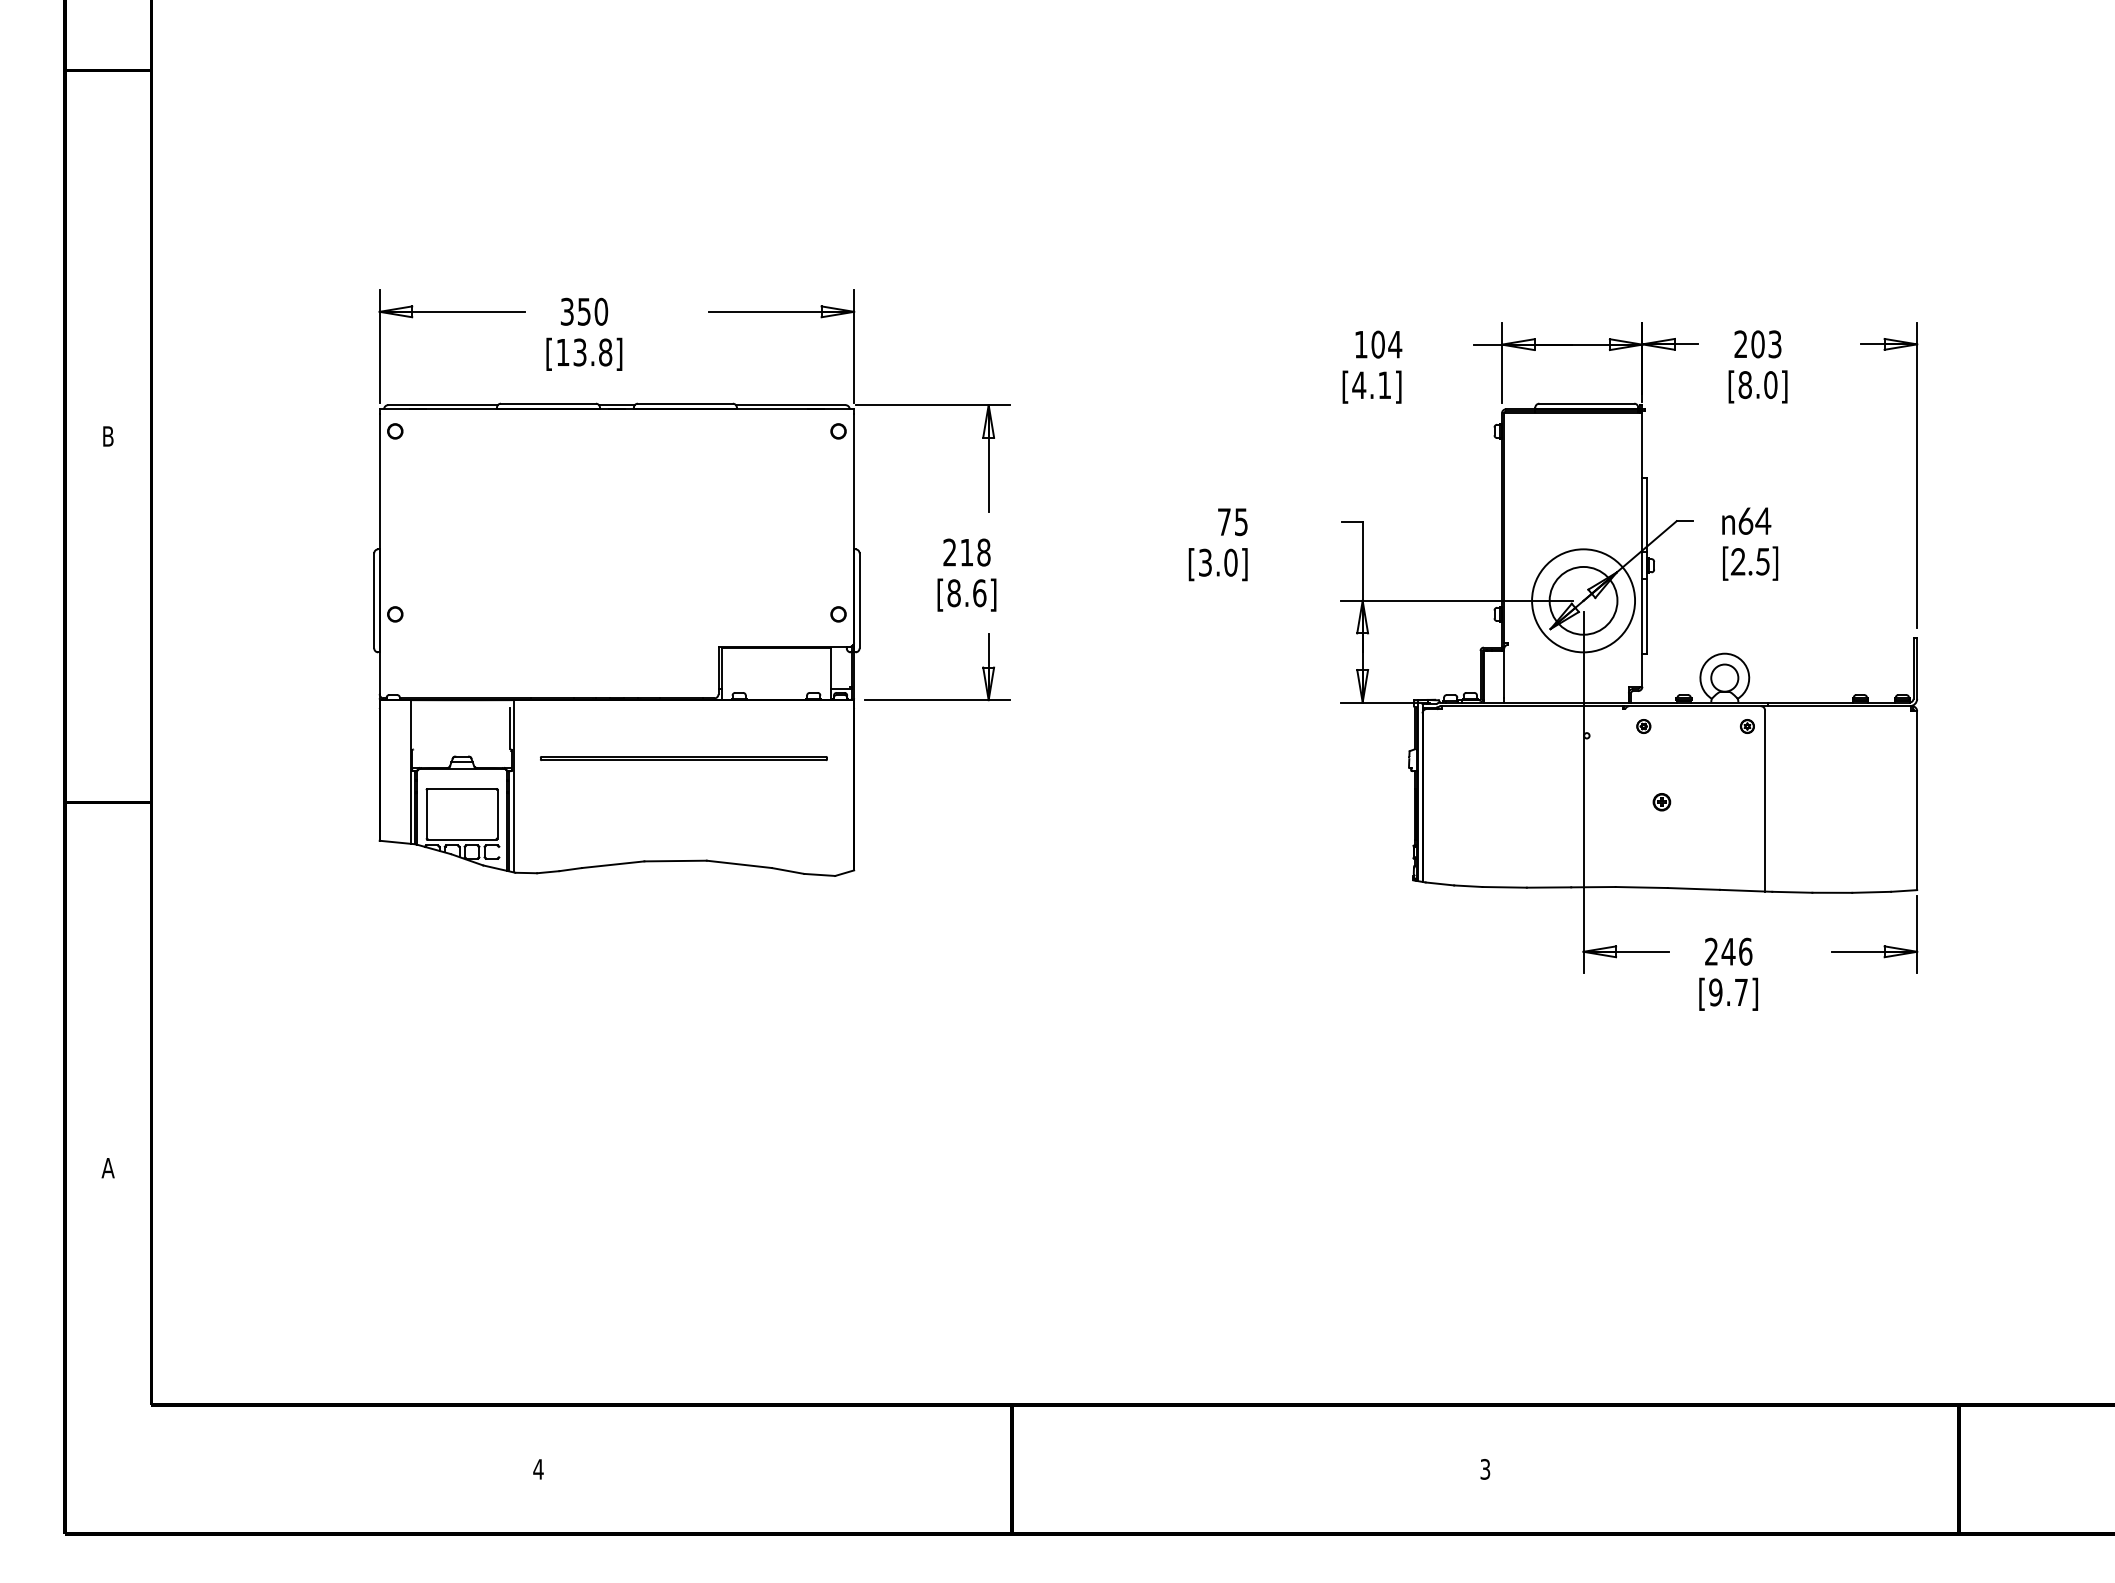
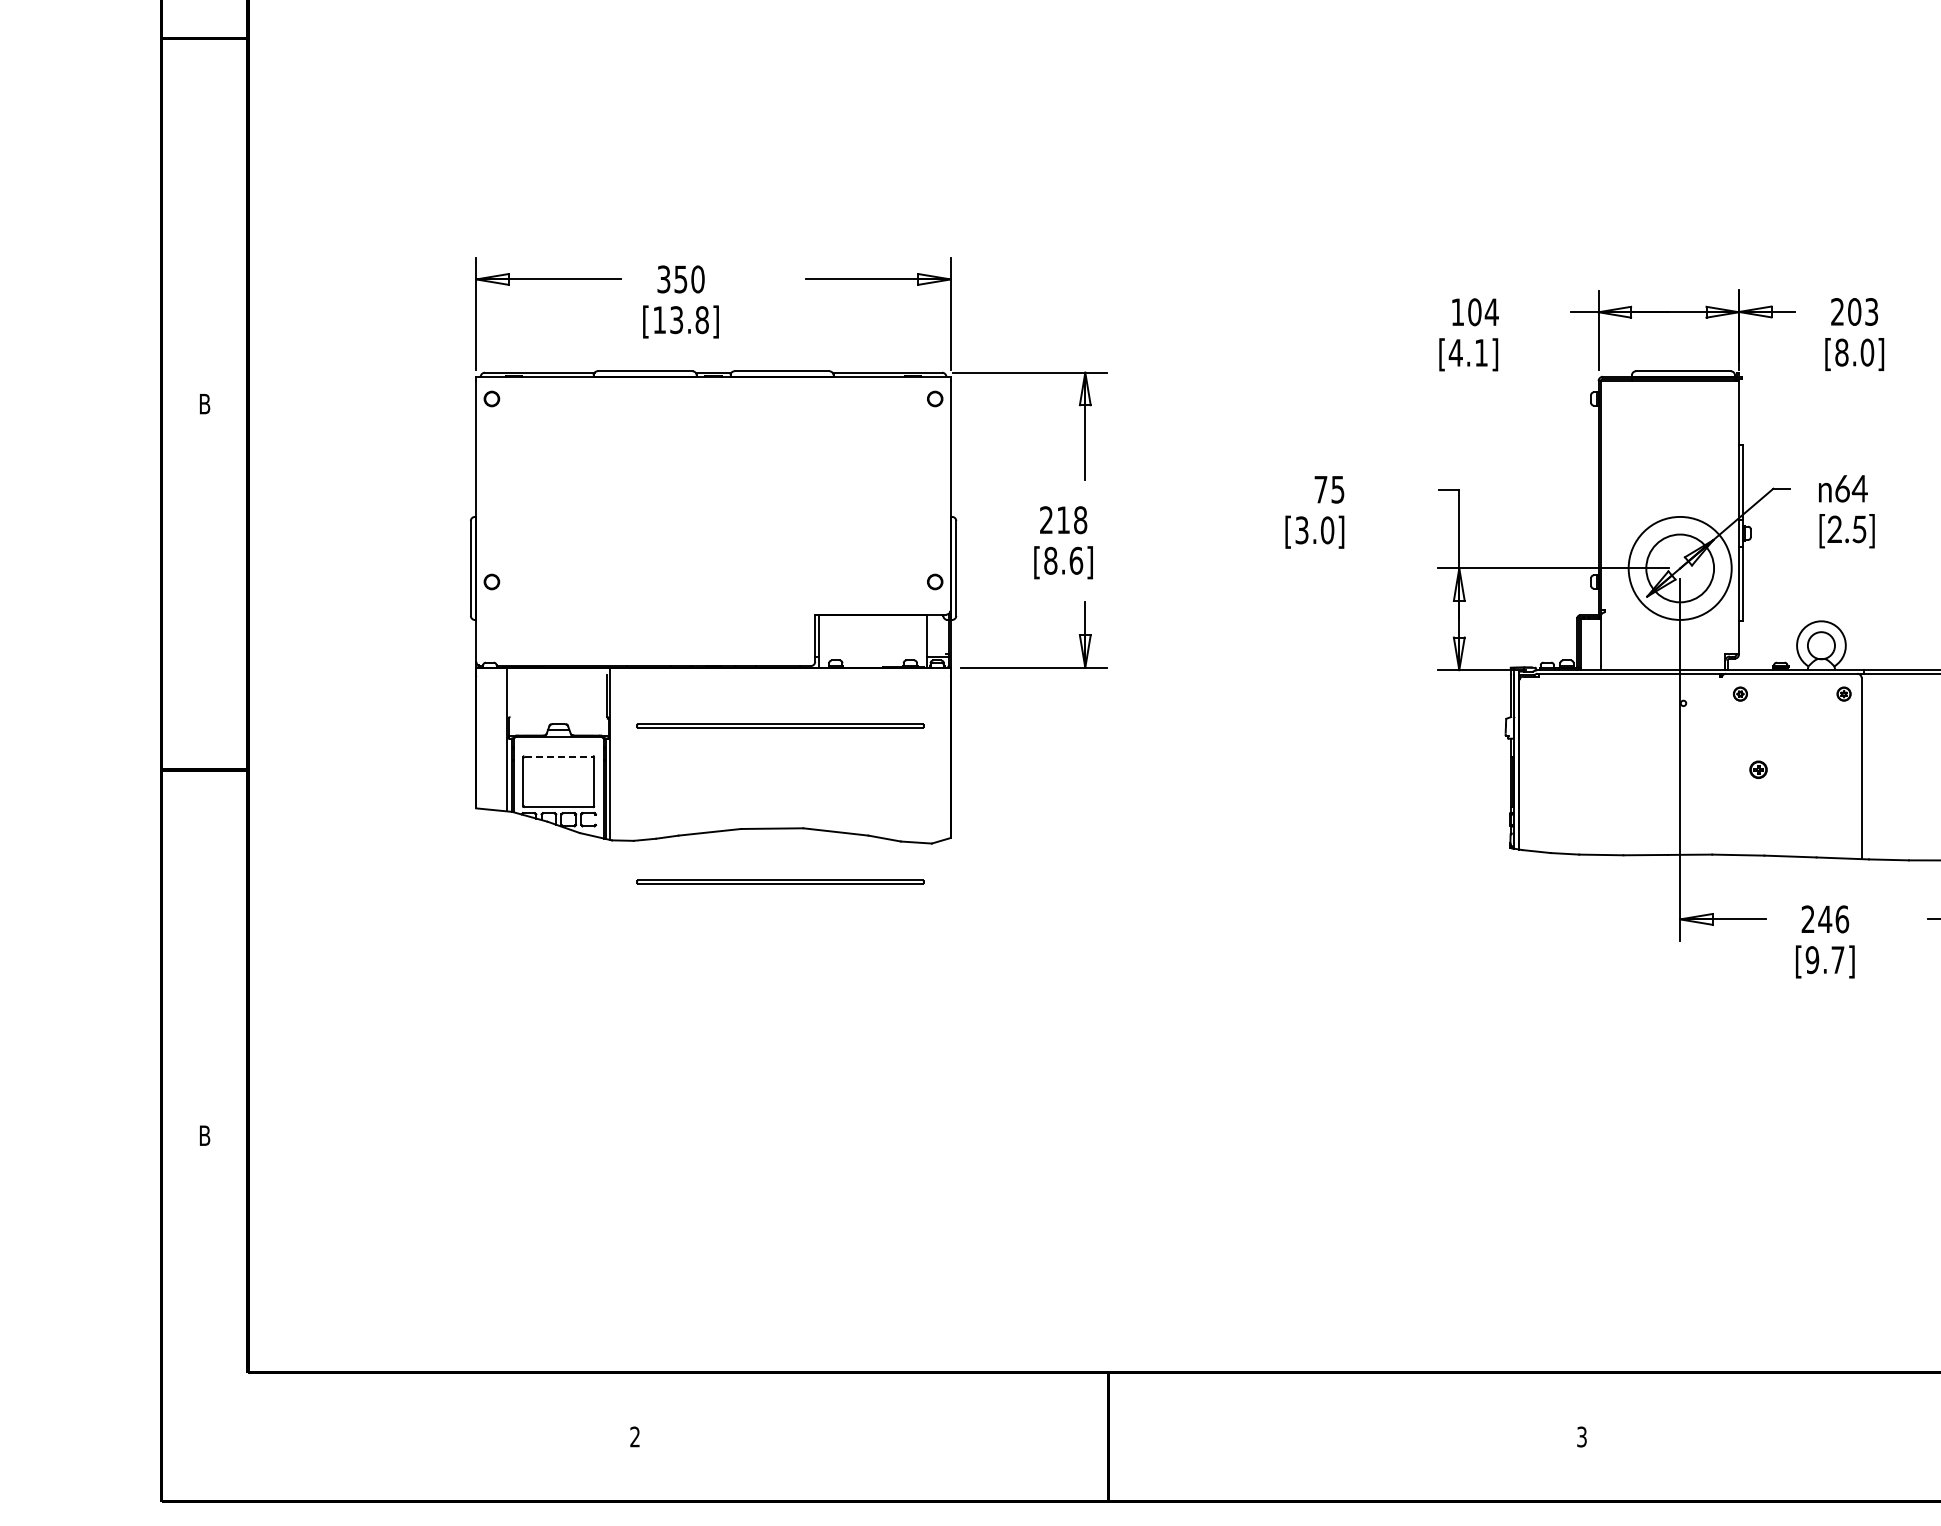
line: (462, 788) -> (559, 756), solid -> dashed
line: (683, 913) -> (780, 881), added
text: (107, 1168) -> (204, 1136), A -> B
text: (538, 1469) -> (635, 1437), 4 -> 2

